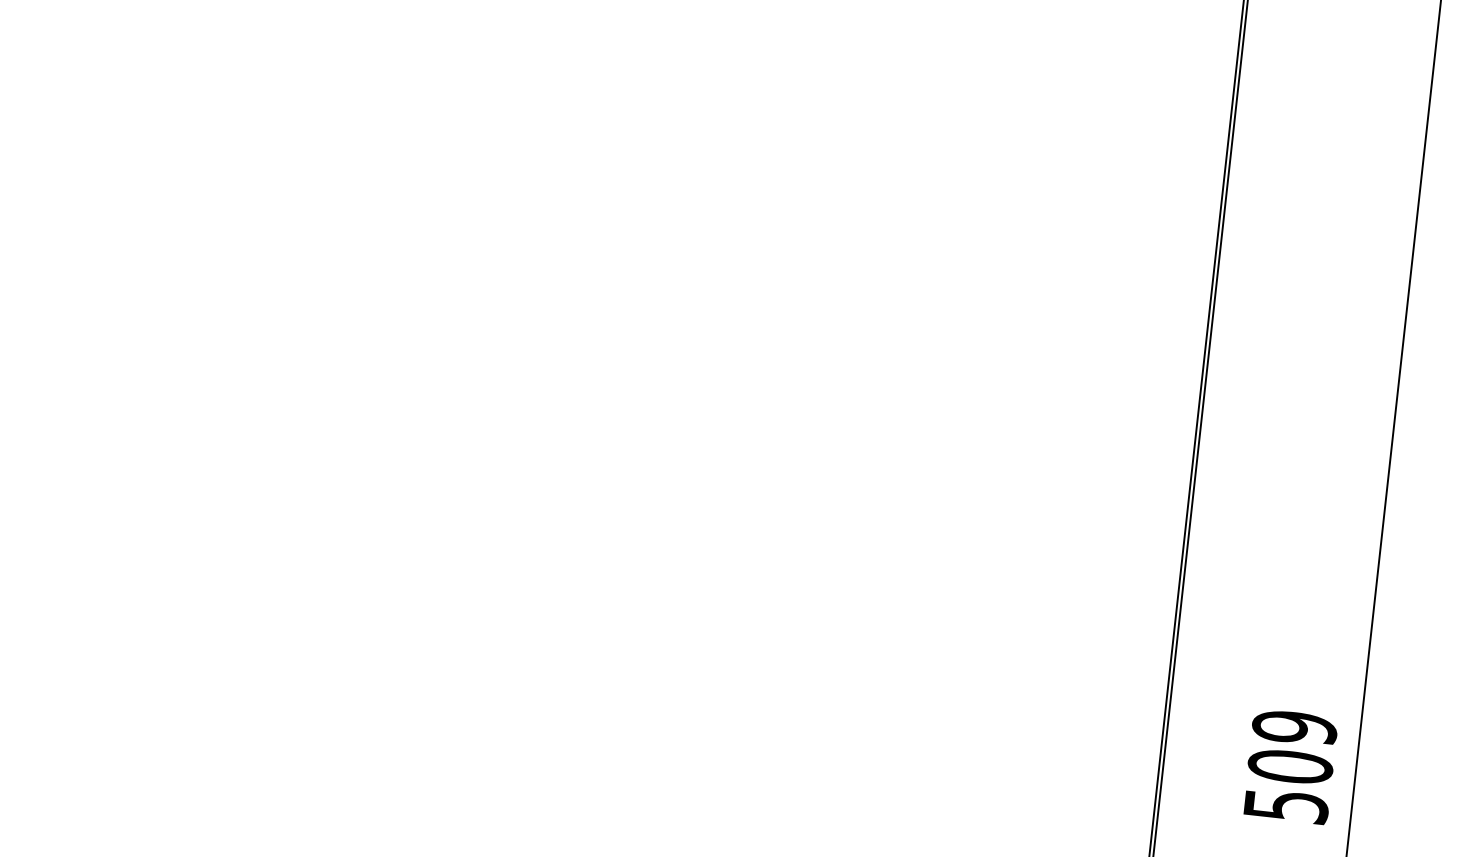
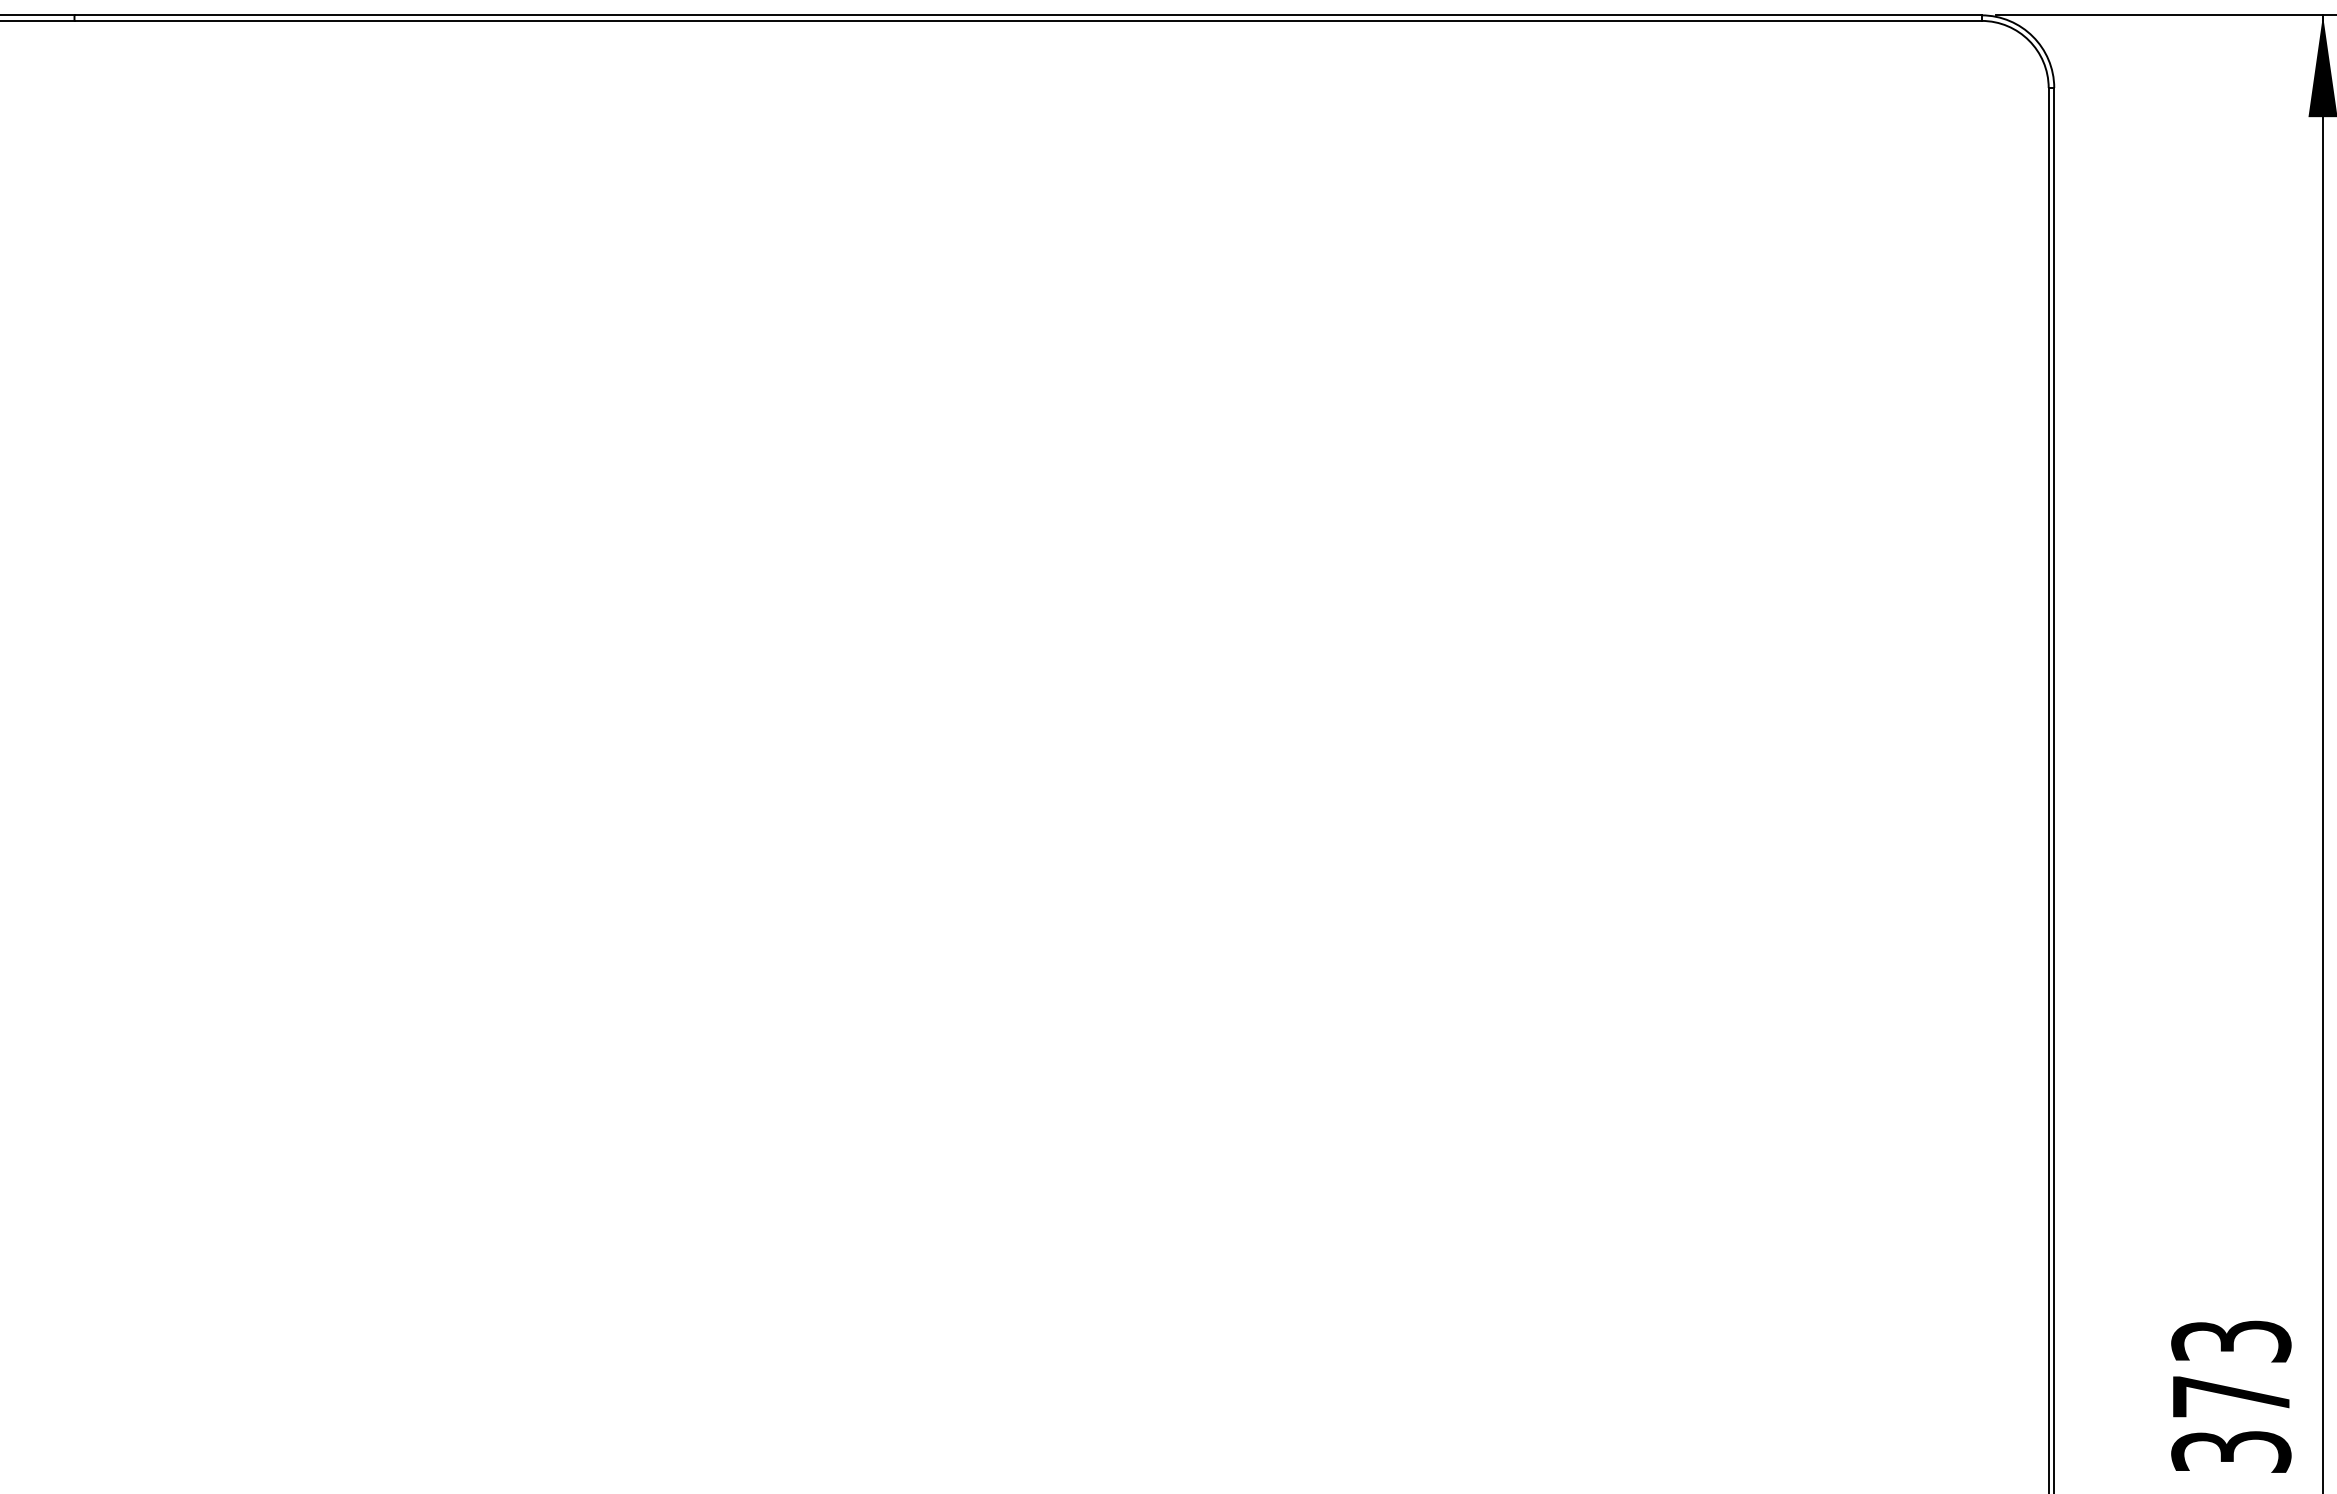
text: (1290, 766) -> (2231, 1396), 509 -> 373

